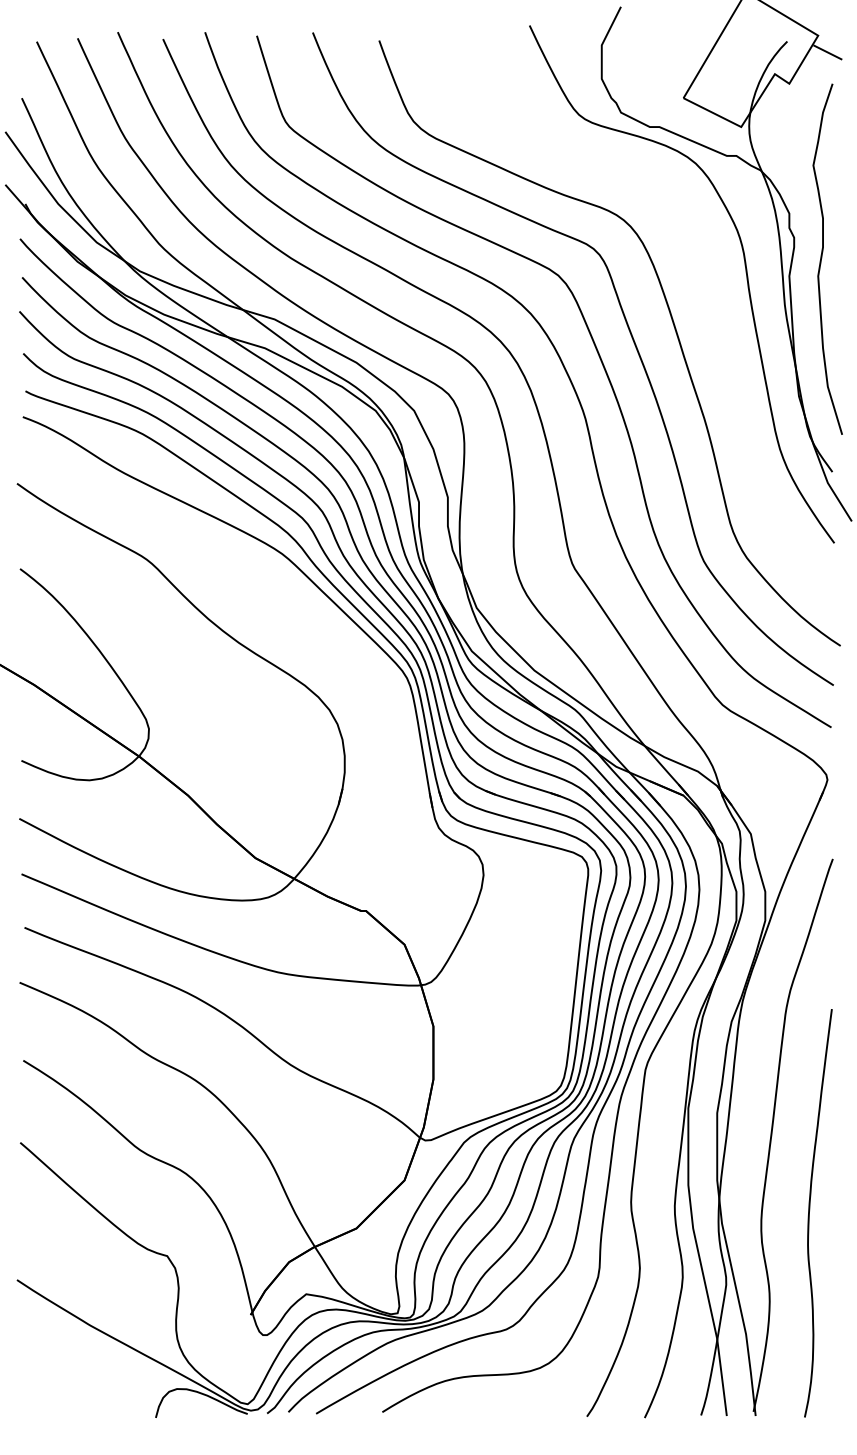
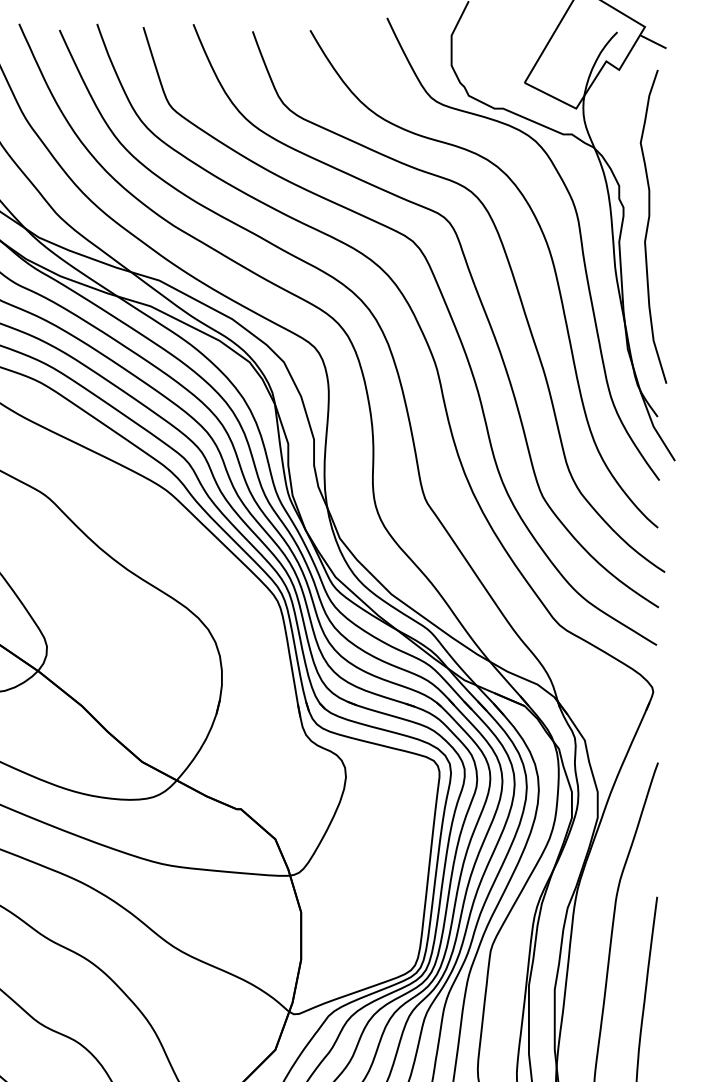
curve: (713, 297) -> (551, 260), added

